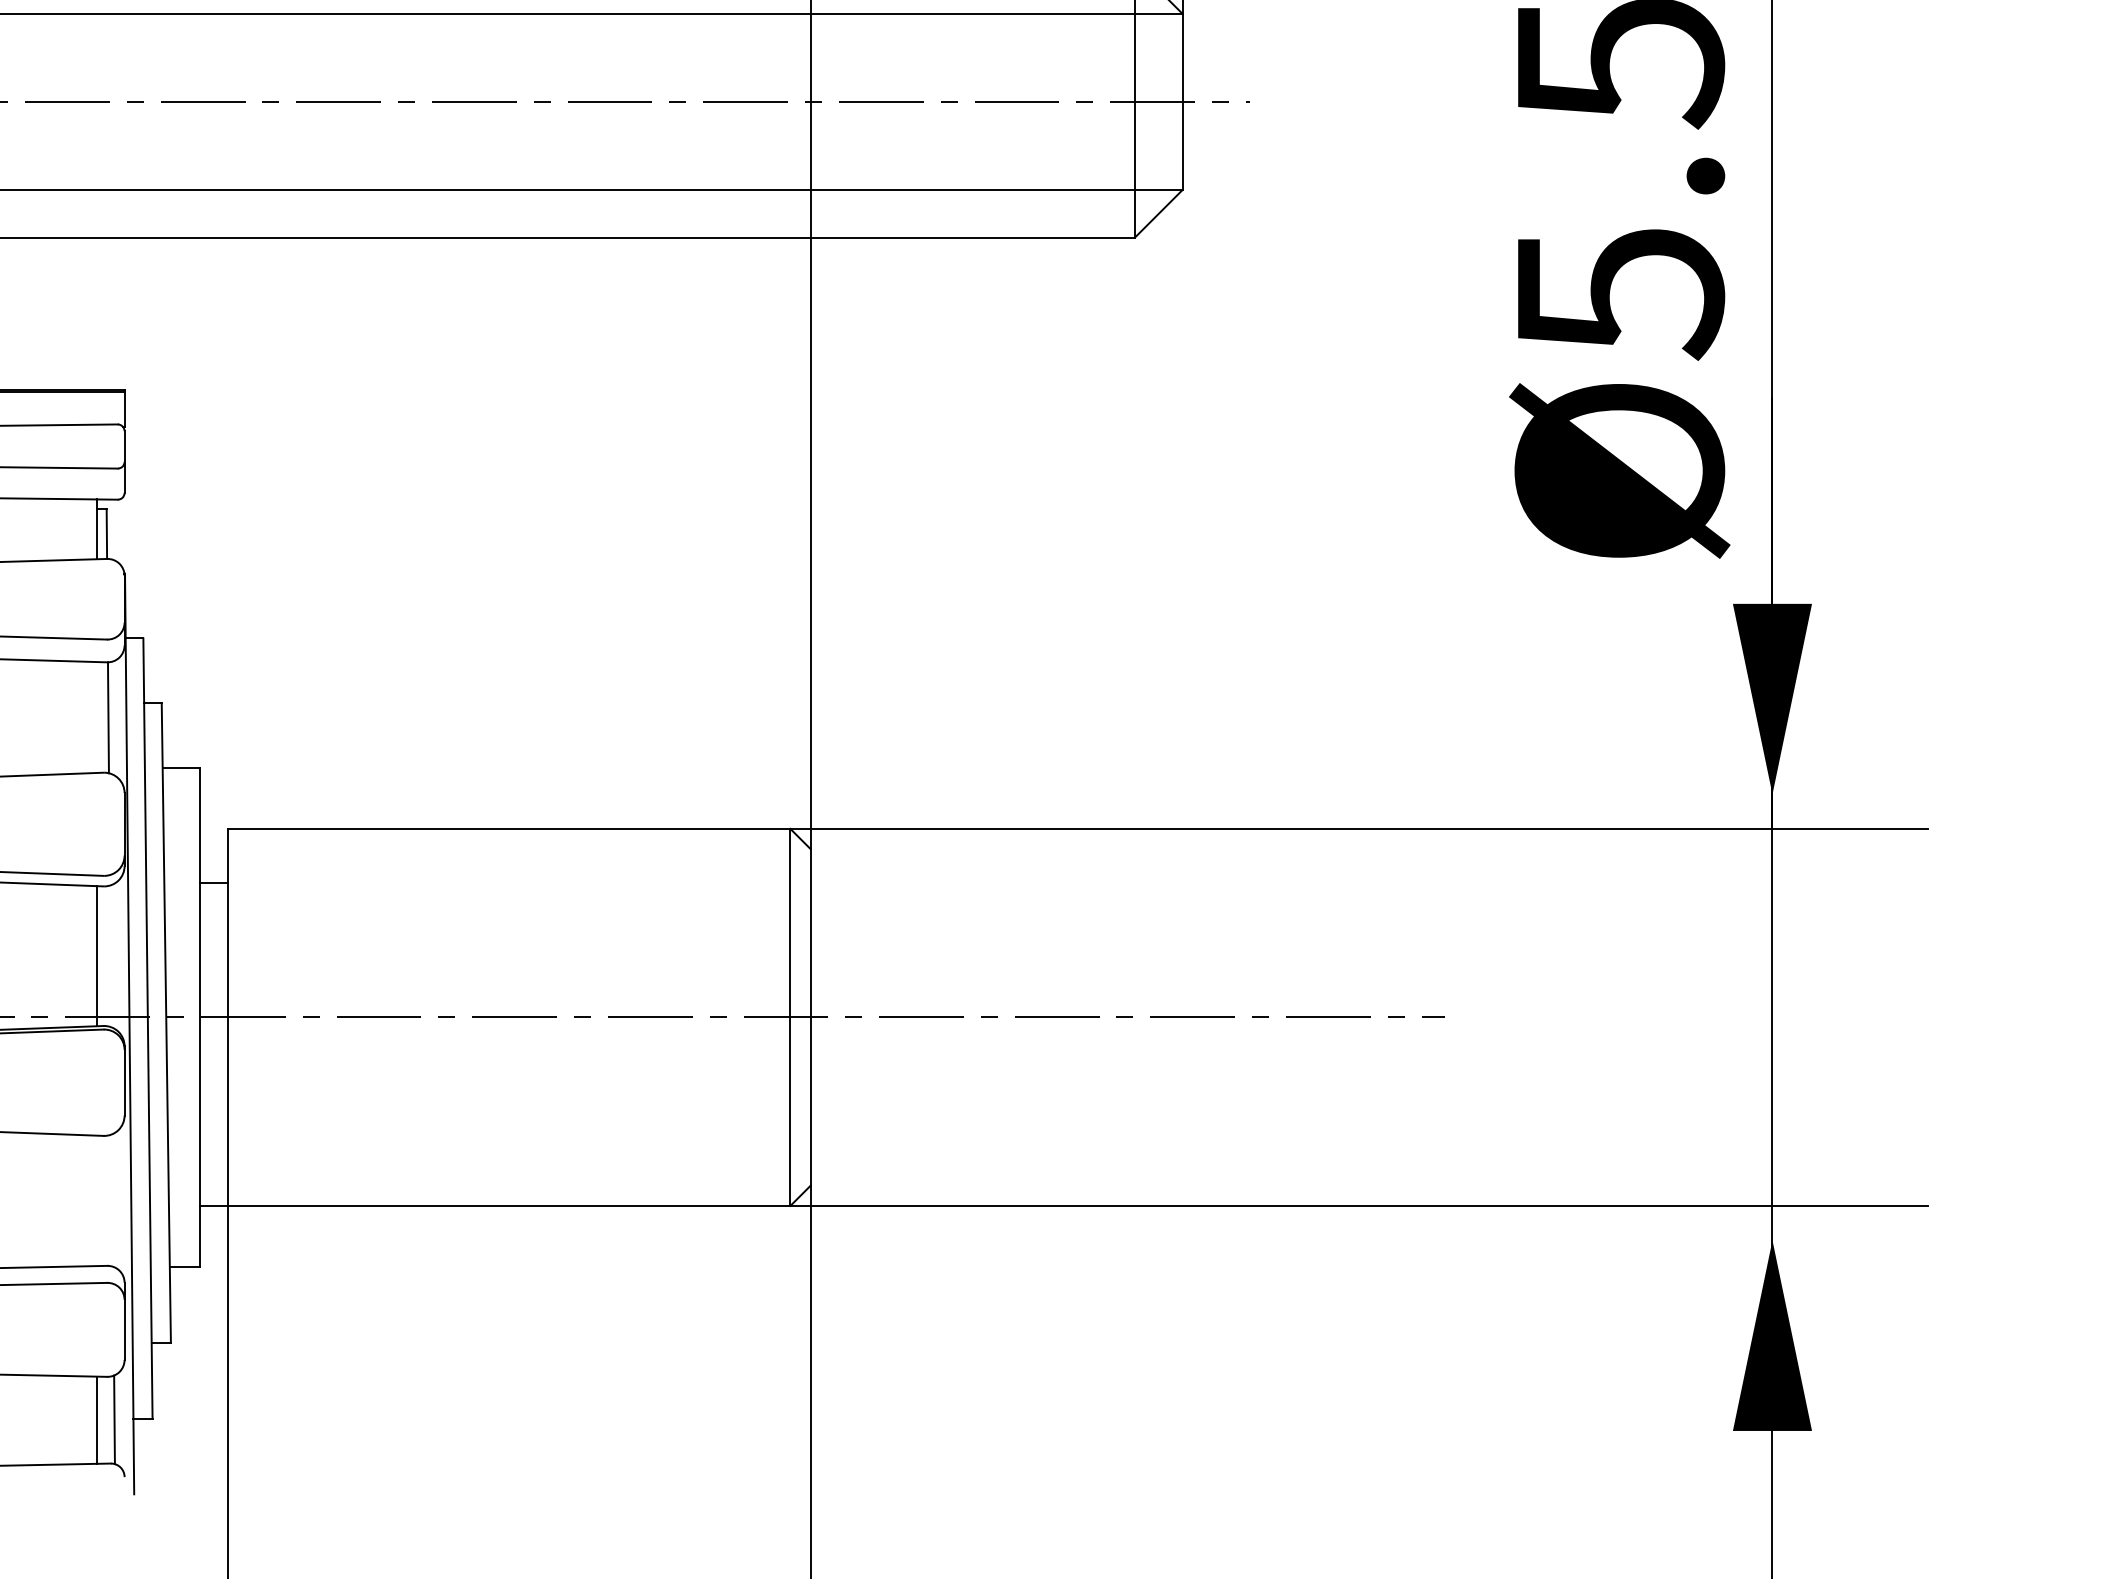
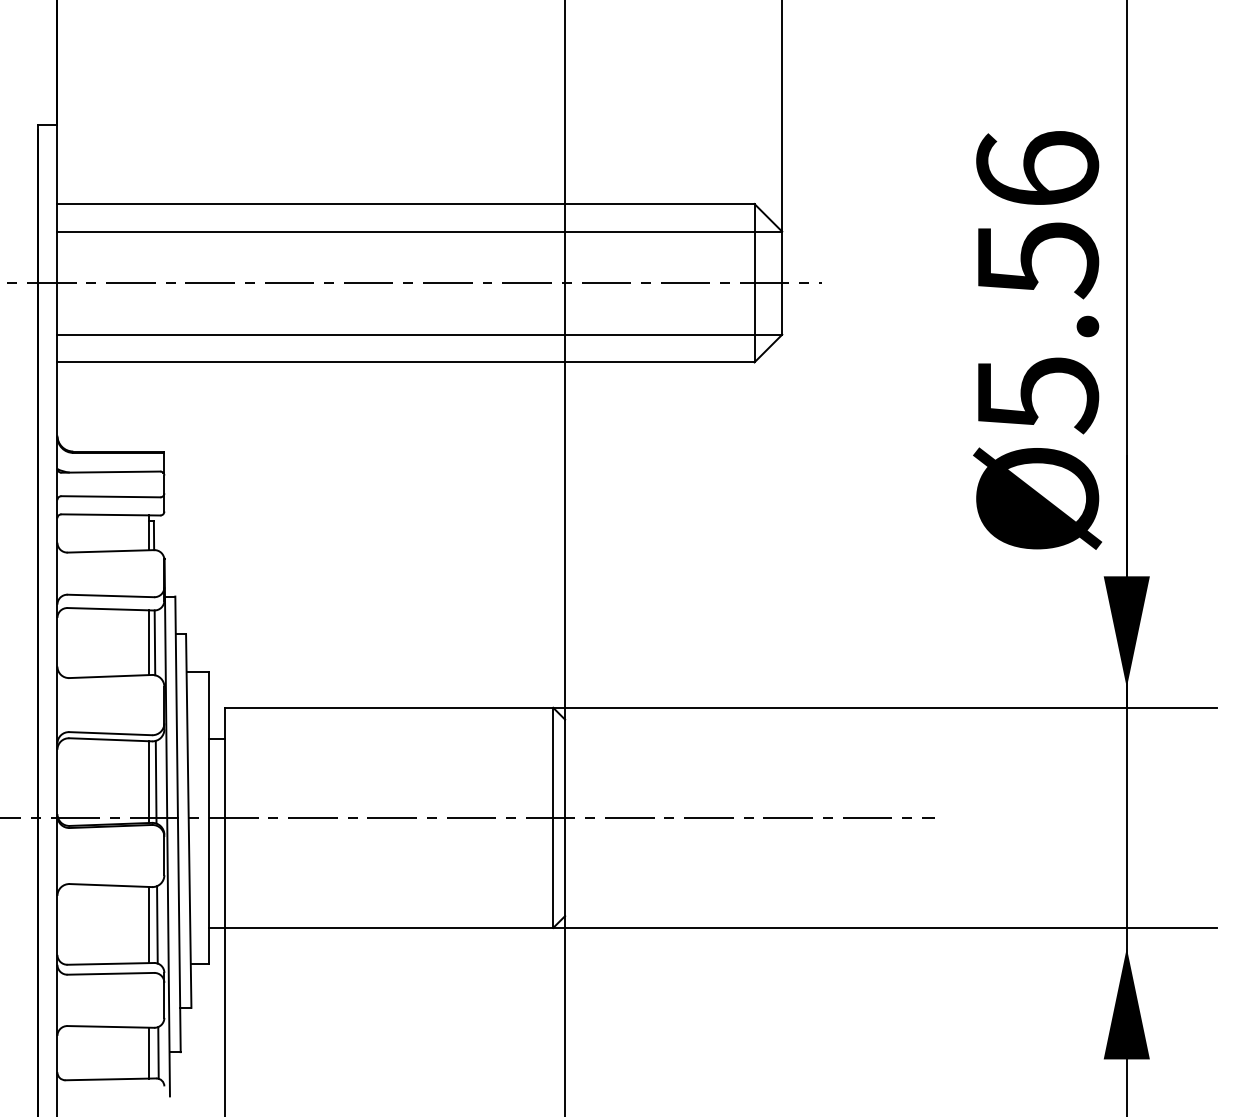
line: (97, 717) -> (148, 642), added
line: (109, 955) -> (155, 781), added
line: (97, 1199) -> (148, 924), added
line: (112, 1199) -> (157, 924), added

